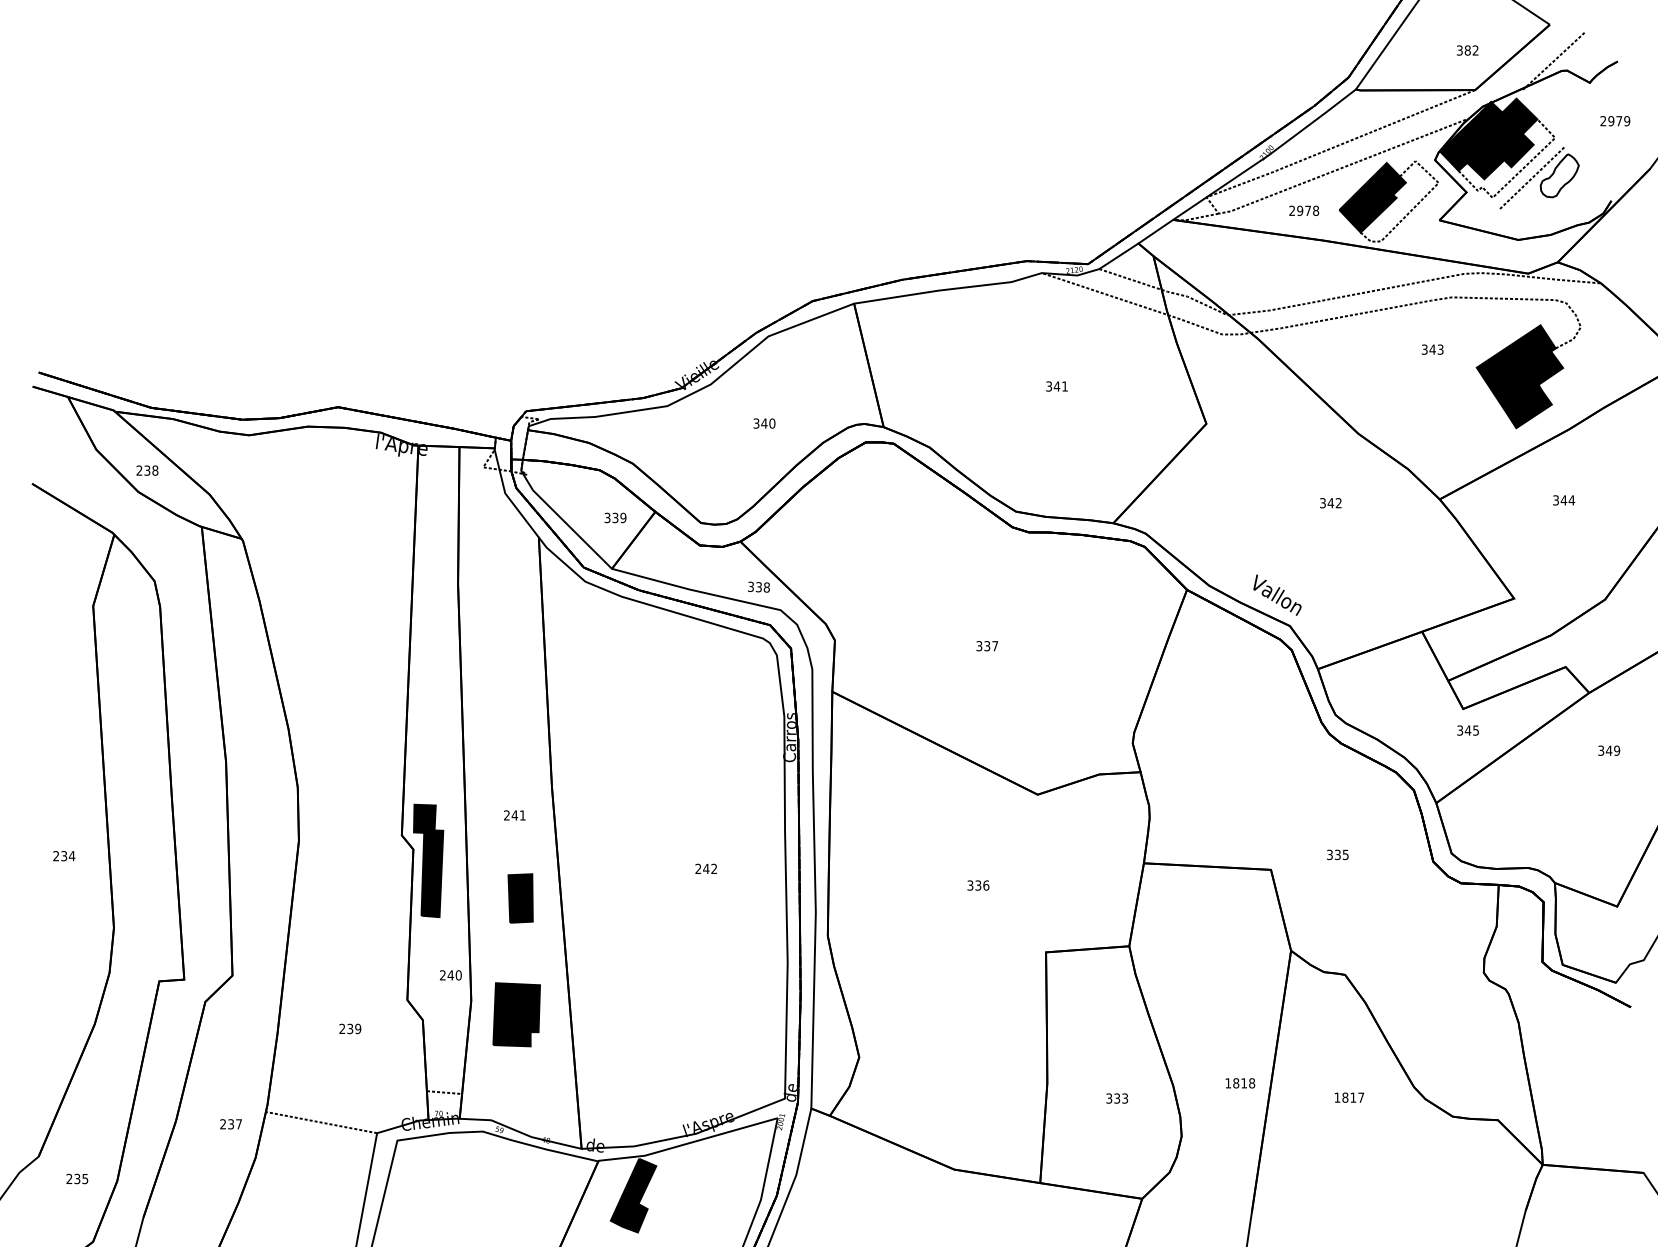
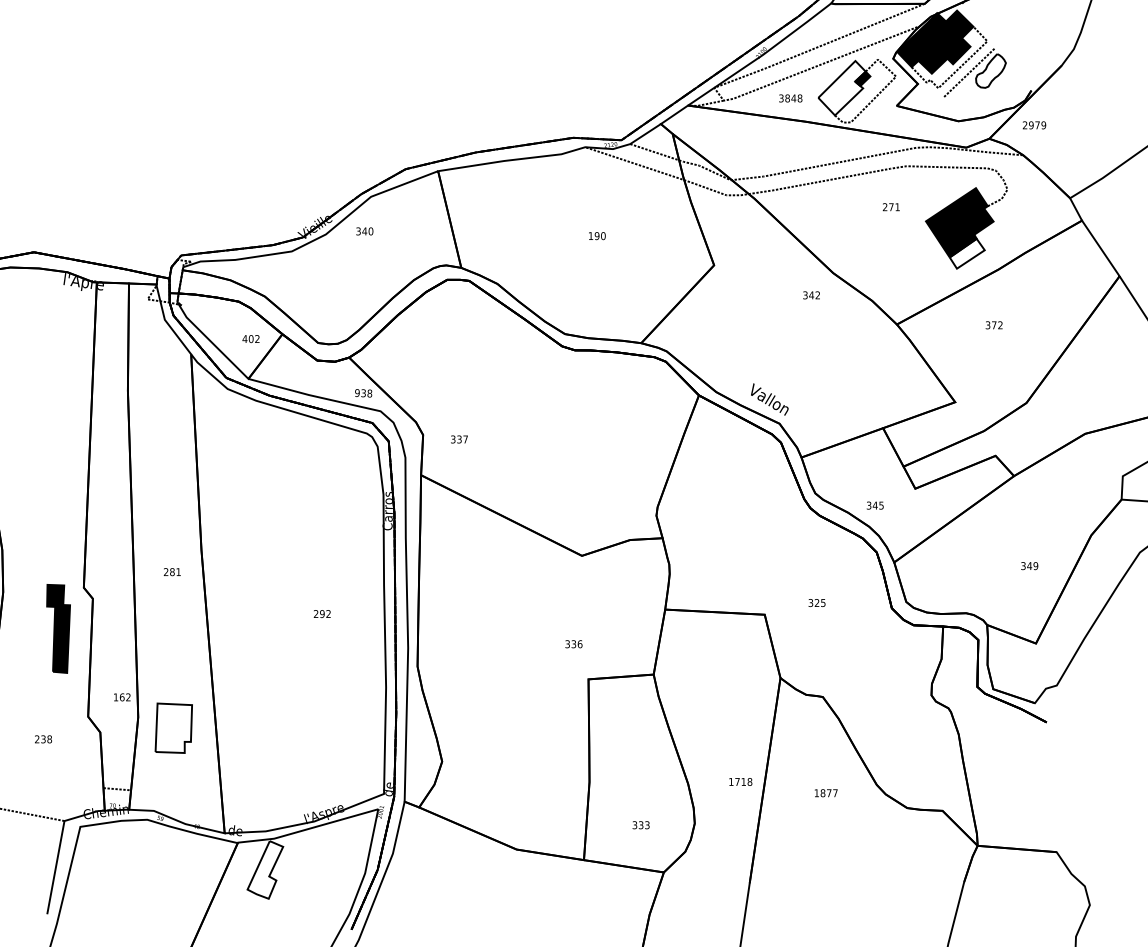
text: (1615, 121) -> (1034, 125), moved
fill: (1369, 197) -> (841, 88), removed
text: (1300, 210) -> (787, 98), 2978 -> 3848
text: (1432, 349) -> (891, 207), 343 -> 271
text: (1057, 386) -> (597, 236), 341 -> 190
fill: (1529, 409) -> (967, 254), removed
text: (764, 423) -> (364, 231), moved
text: (1567, 500) -> (997, 325), 344 -> 372
text: (1330, 503) -> (811, 295), moved
text: (615, 517) -> (251, 338), 339 -> 402
text: (751, 586) -> (357, 392), 338 -> 938
text: (987, 646) -> (459, 439), moved
text: (1467, 730) -> (874, 505), moved
text: (1609, 750) -> (1029, 565), moved
text: (514, 815) -> (172, 572), 241 -> 281
text: (1337, 855) -> (816, 603), 335 -> 325
part: (428, 860) -> (58, 628), moved
text: (706, 868) -> (322, 613), 242 -> 292
text: (978, 885) -> (573, 644), moved
part: (520, 898) -> (176, 637), removed
text: (450, 975) -> (121, 697), 240 -> 162
fill: (516, 1014) -> (173, 728), removed
text: (358, 1029) -> (49, 739), 239 -> 238
text: (1236, 1083) -> (737, 782), 1818 -> 1718
text: (1353, 1097) -> (829, 793), 1817 -> 1877
text: (1117, 1098) -> (641, 825), moved
fill: (633, 1195) -> (265, 869), removed

